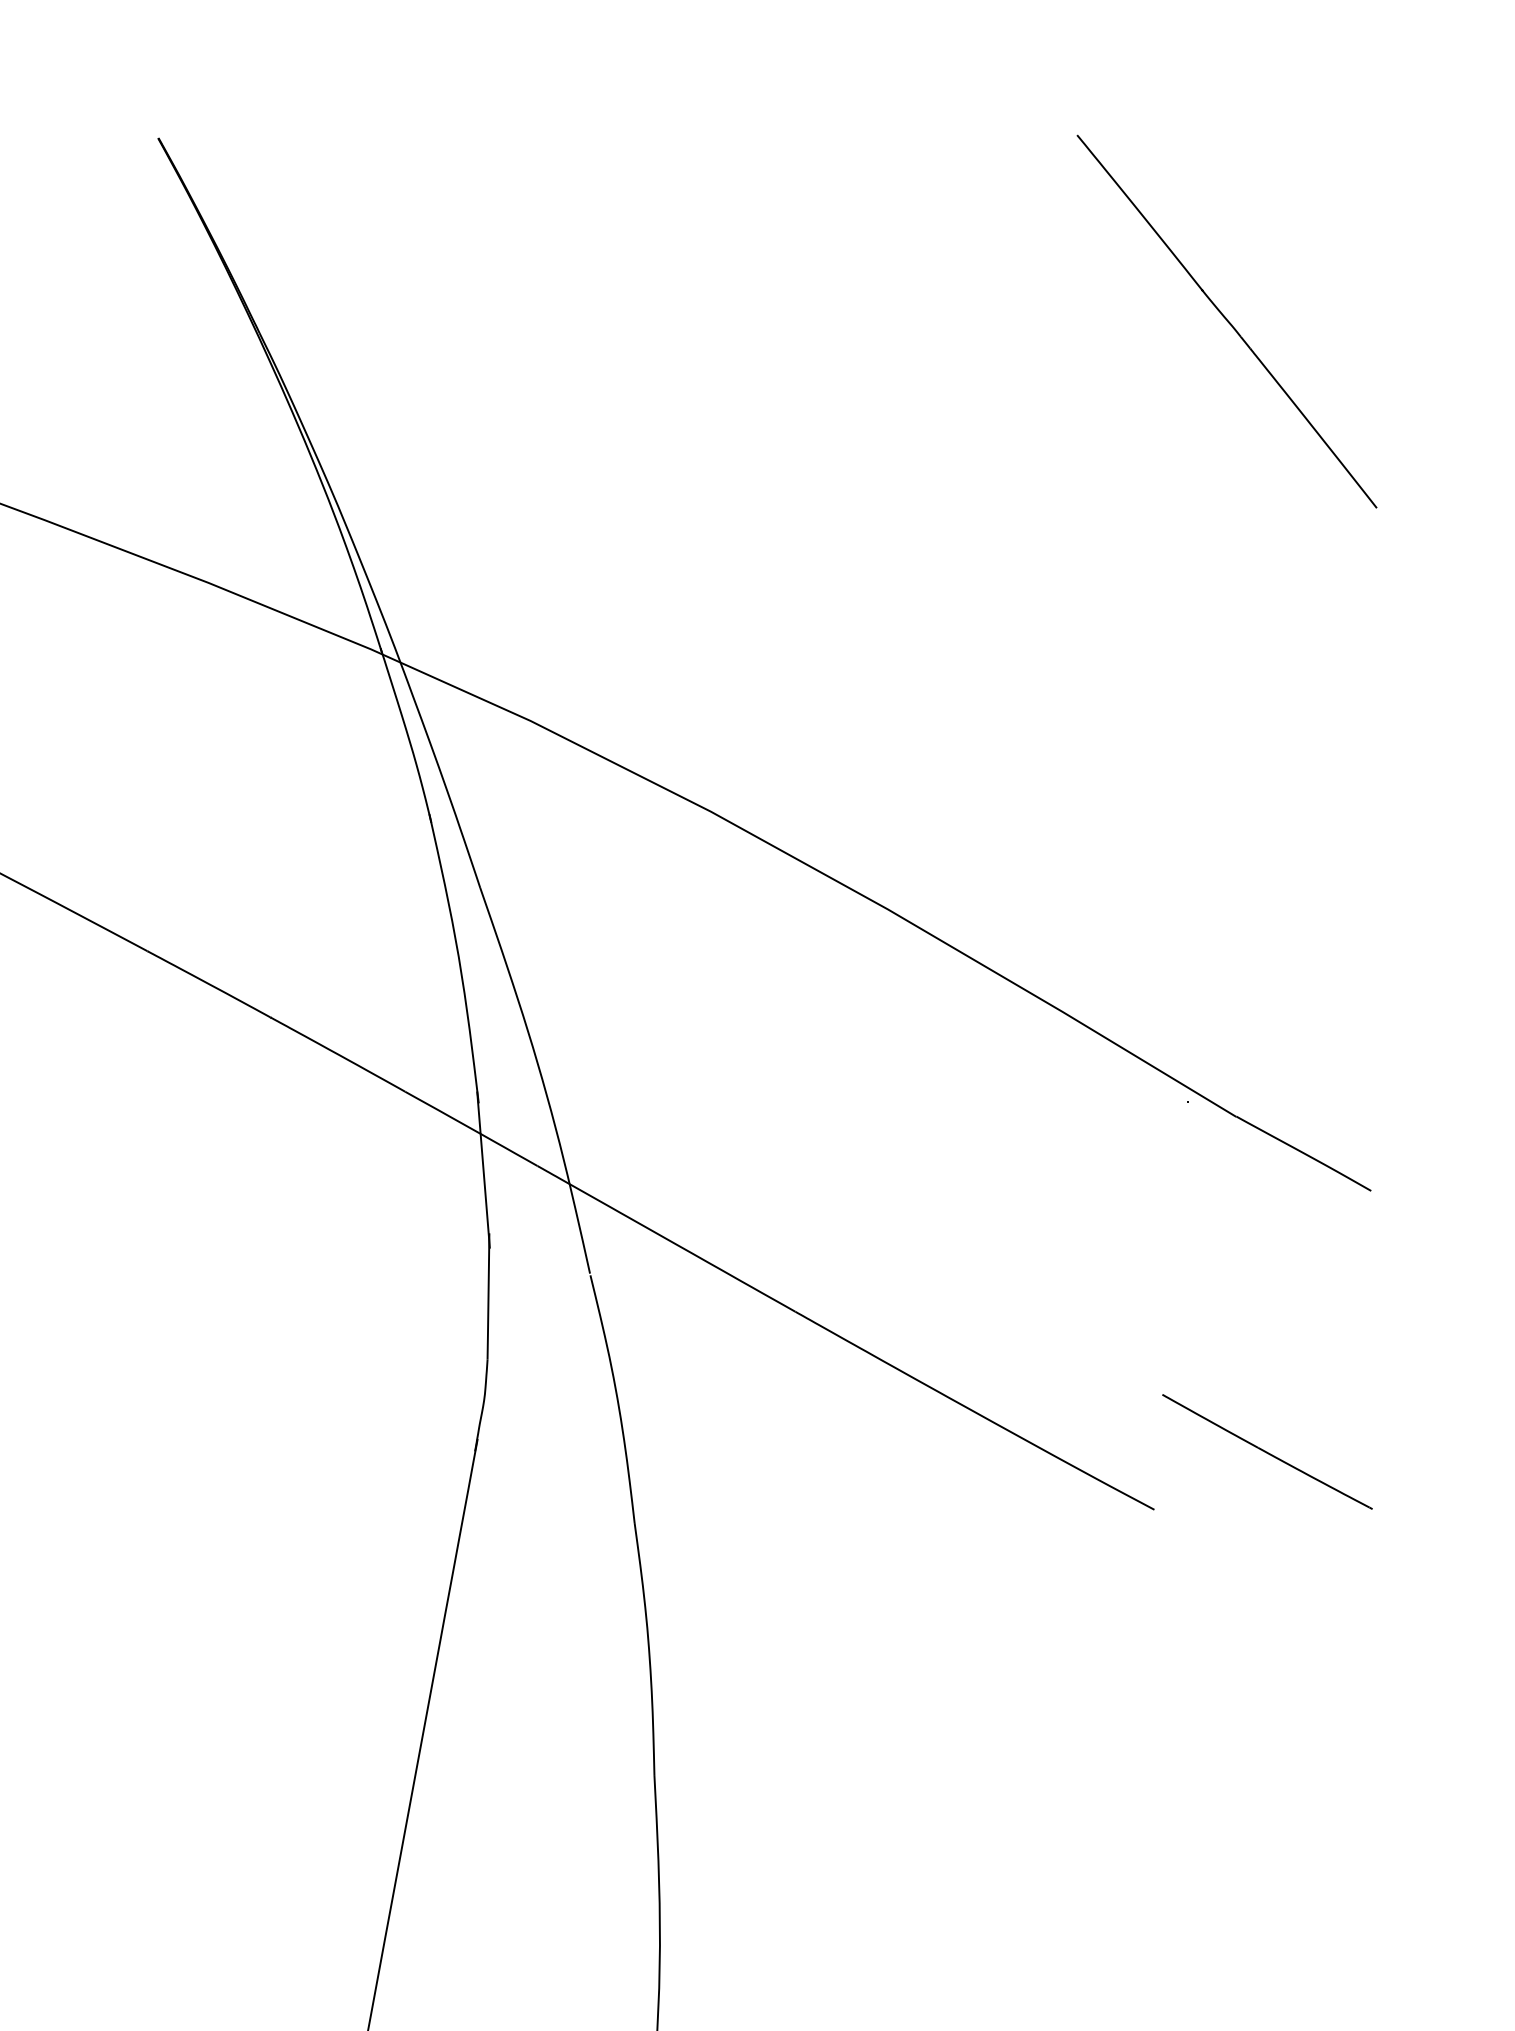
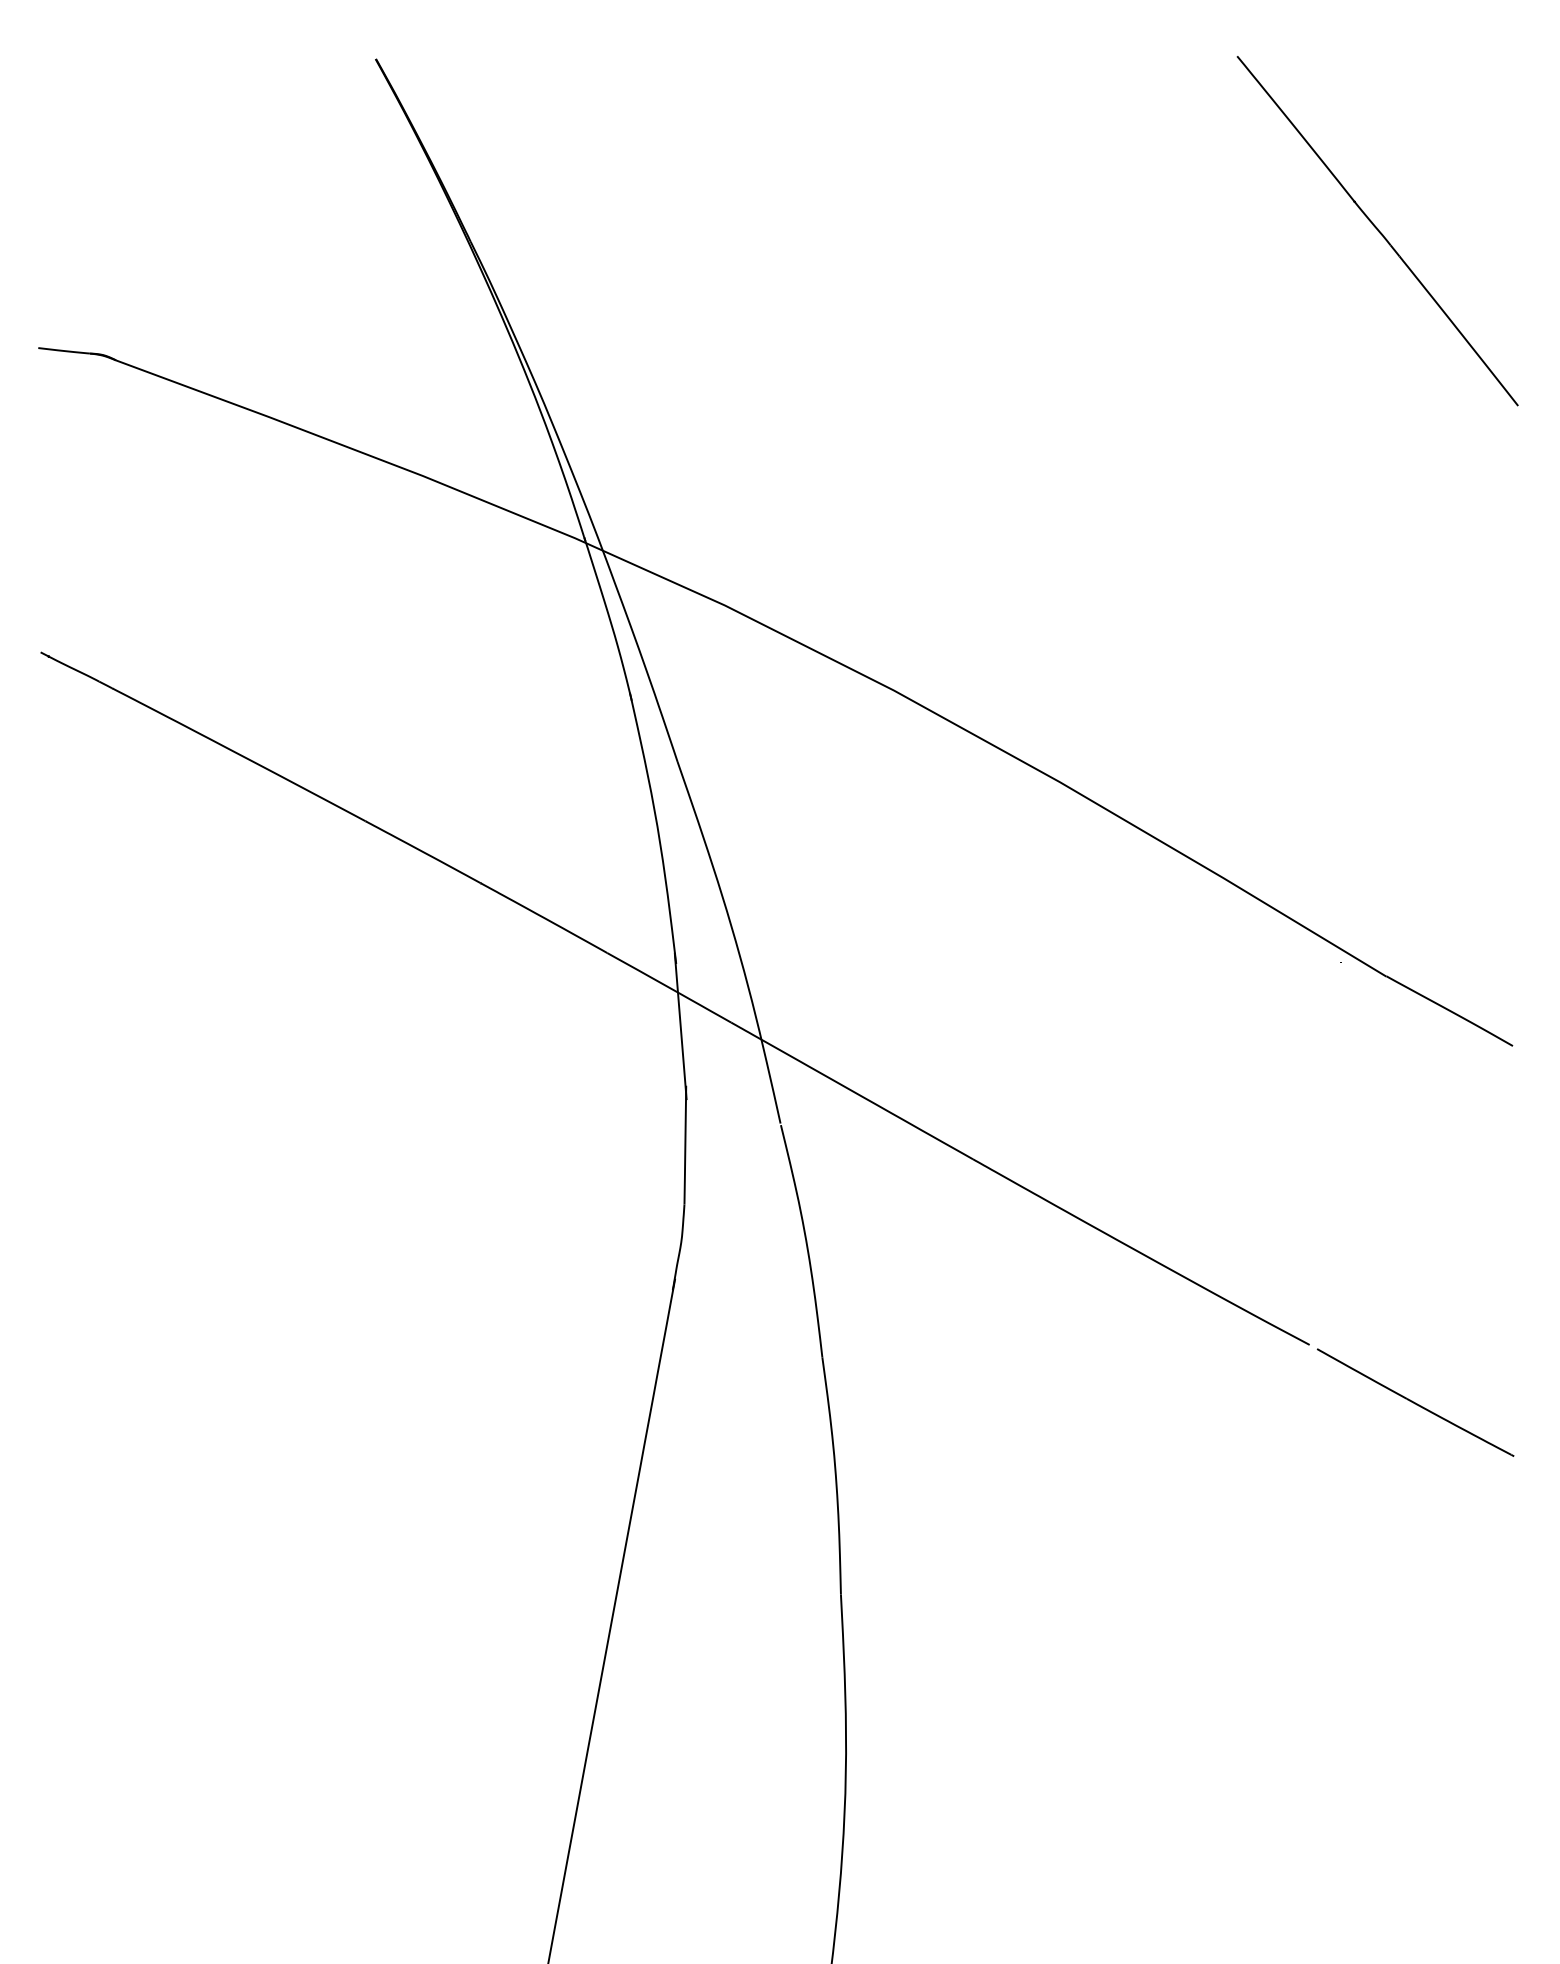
line: (1267, 1451) -> (1415, 1402), moved

